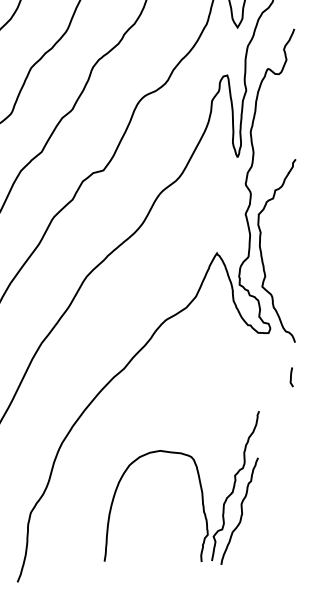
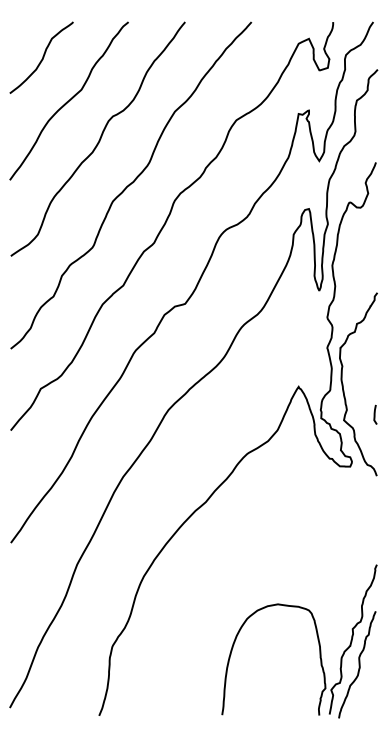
curve: (291, 377) -> (375, 414), moved
part: (198, 482) -> (316, 635), moved

